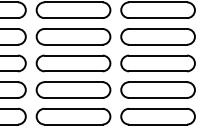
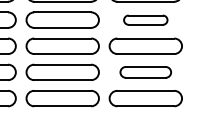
part: (157, 36) -> (145, 19), size x0.6
part: (157, 89) -> (145, 71), size x0.7

